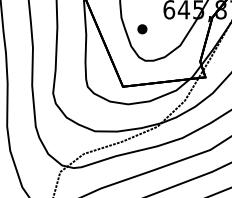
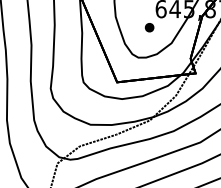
part: (142, 29) -> (149, 27), moved

